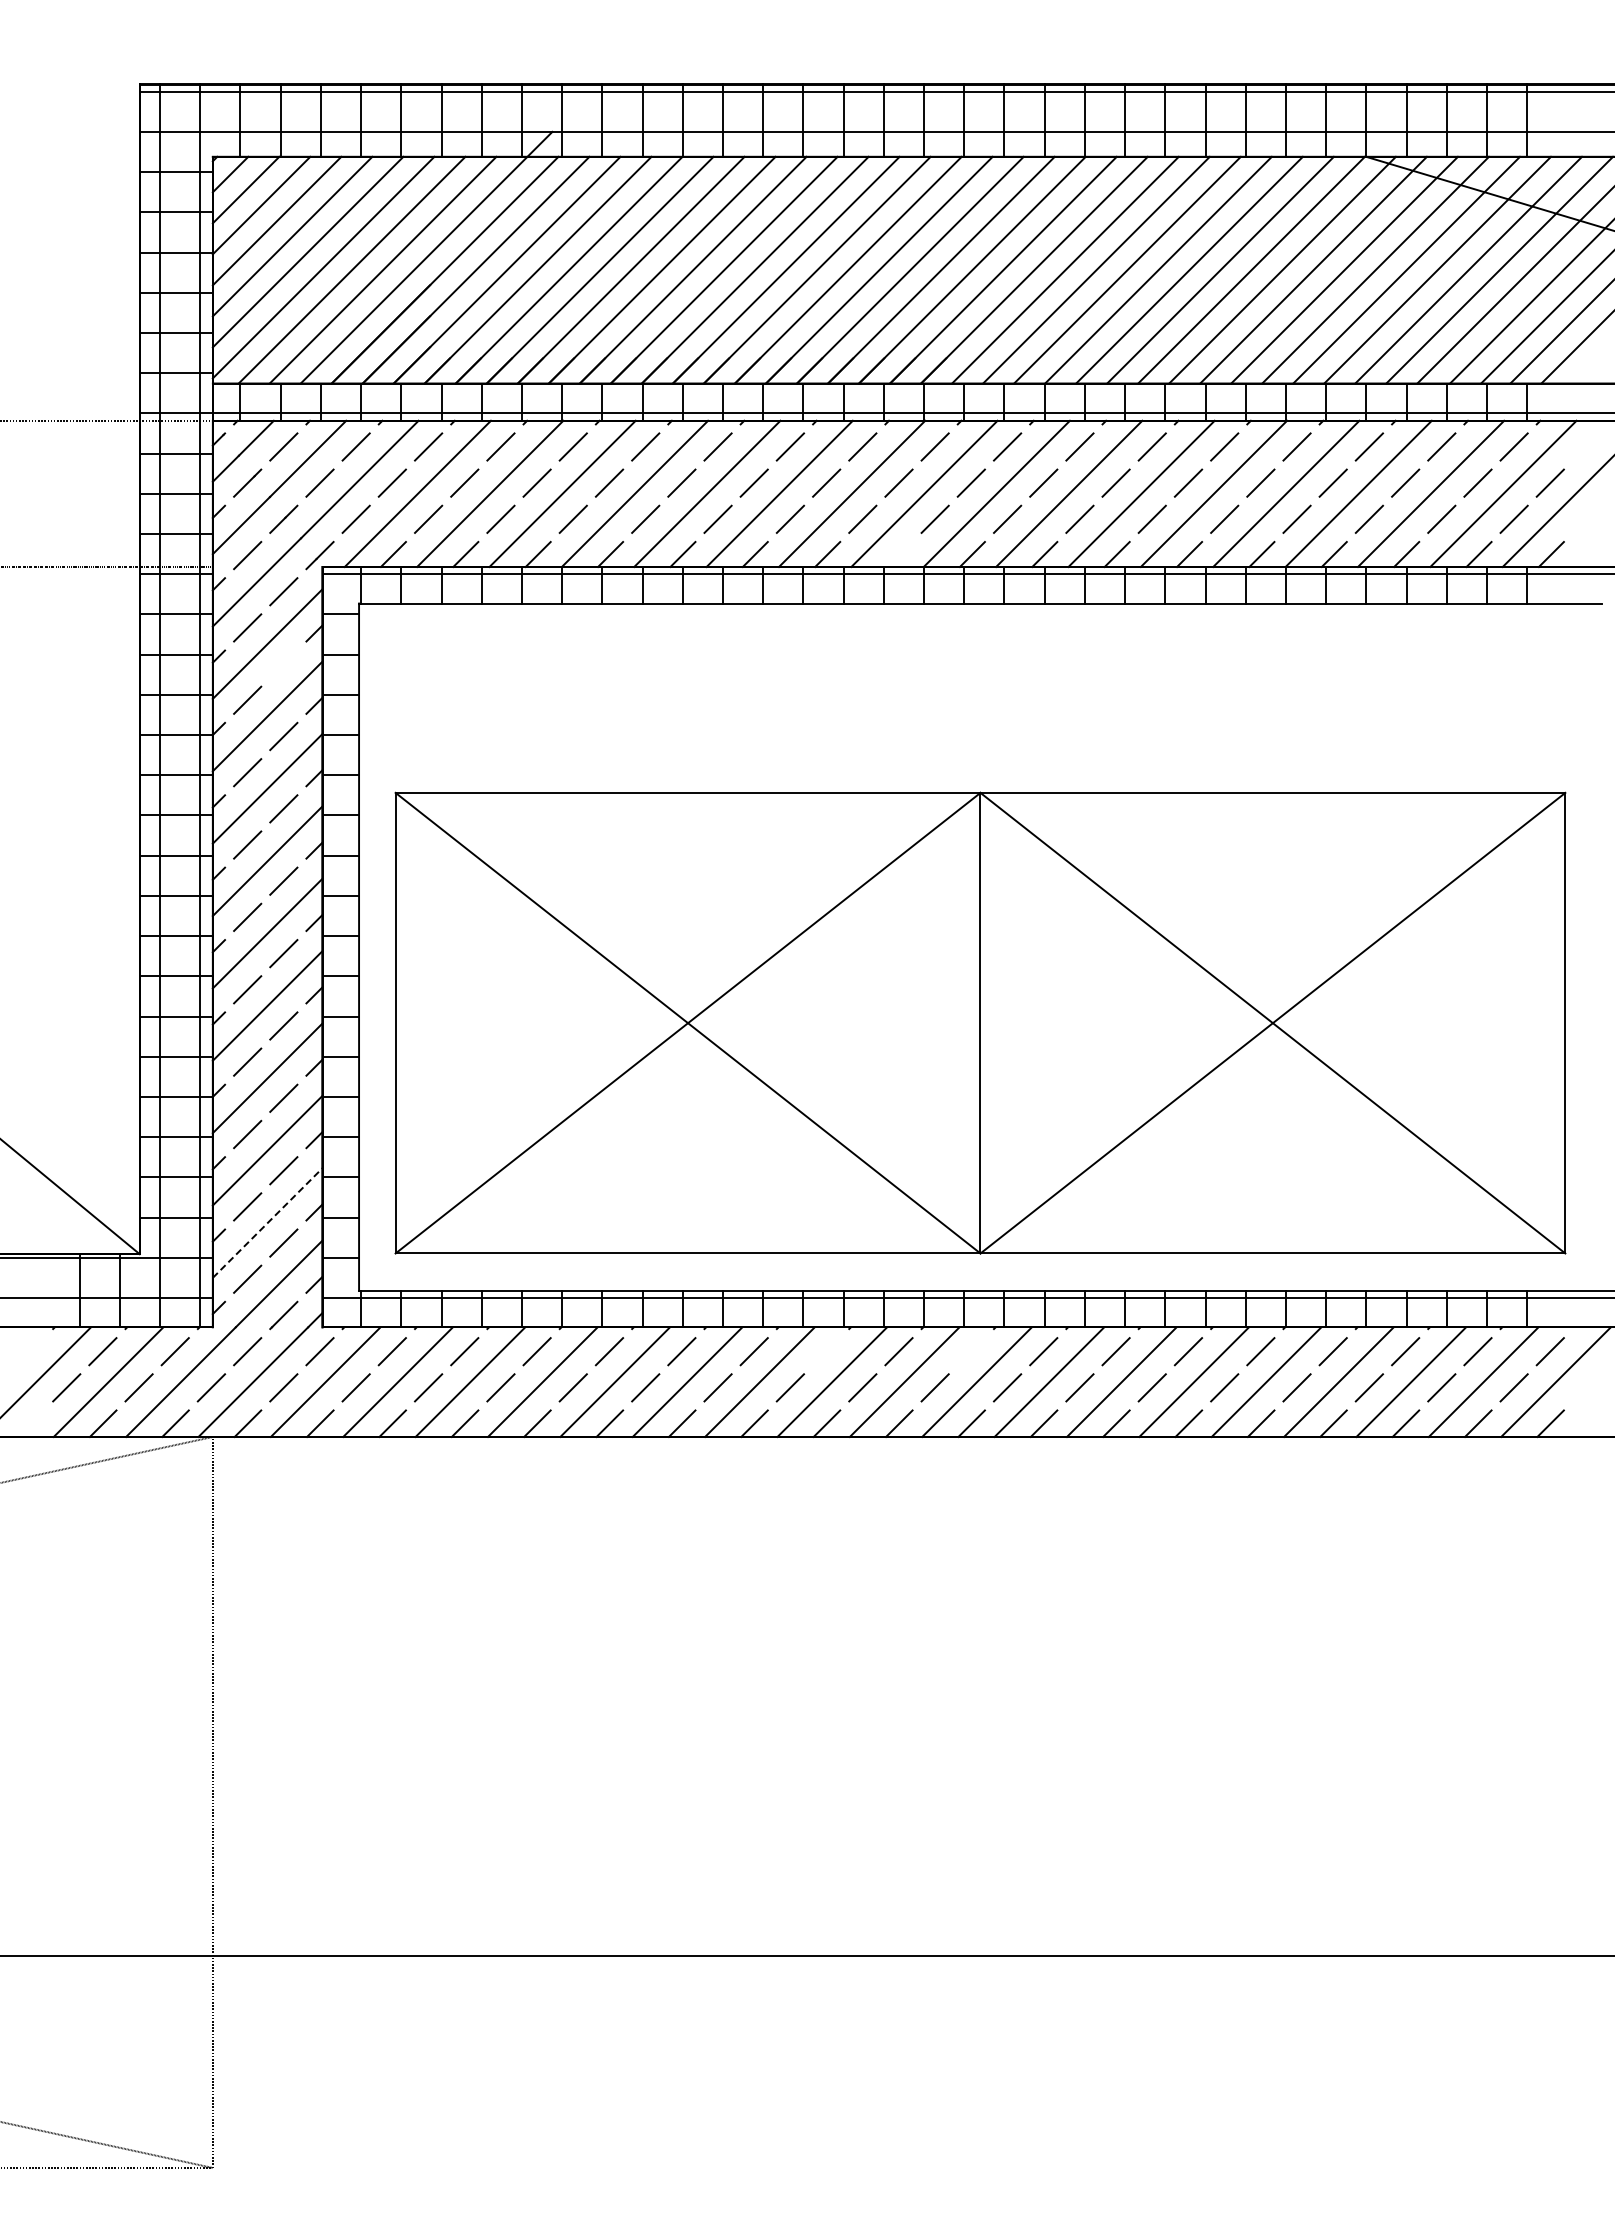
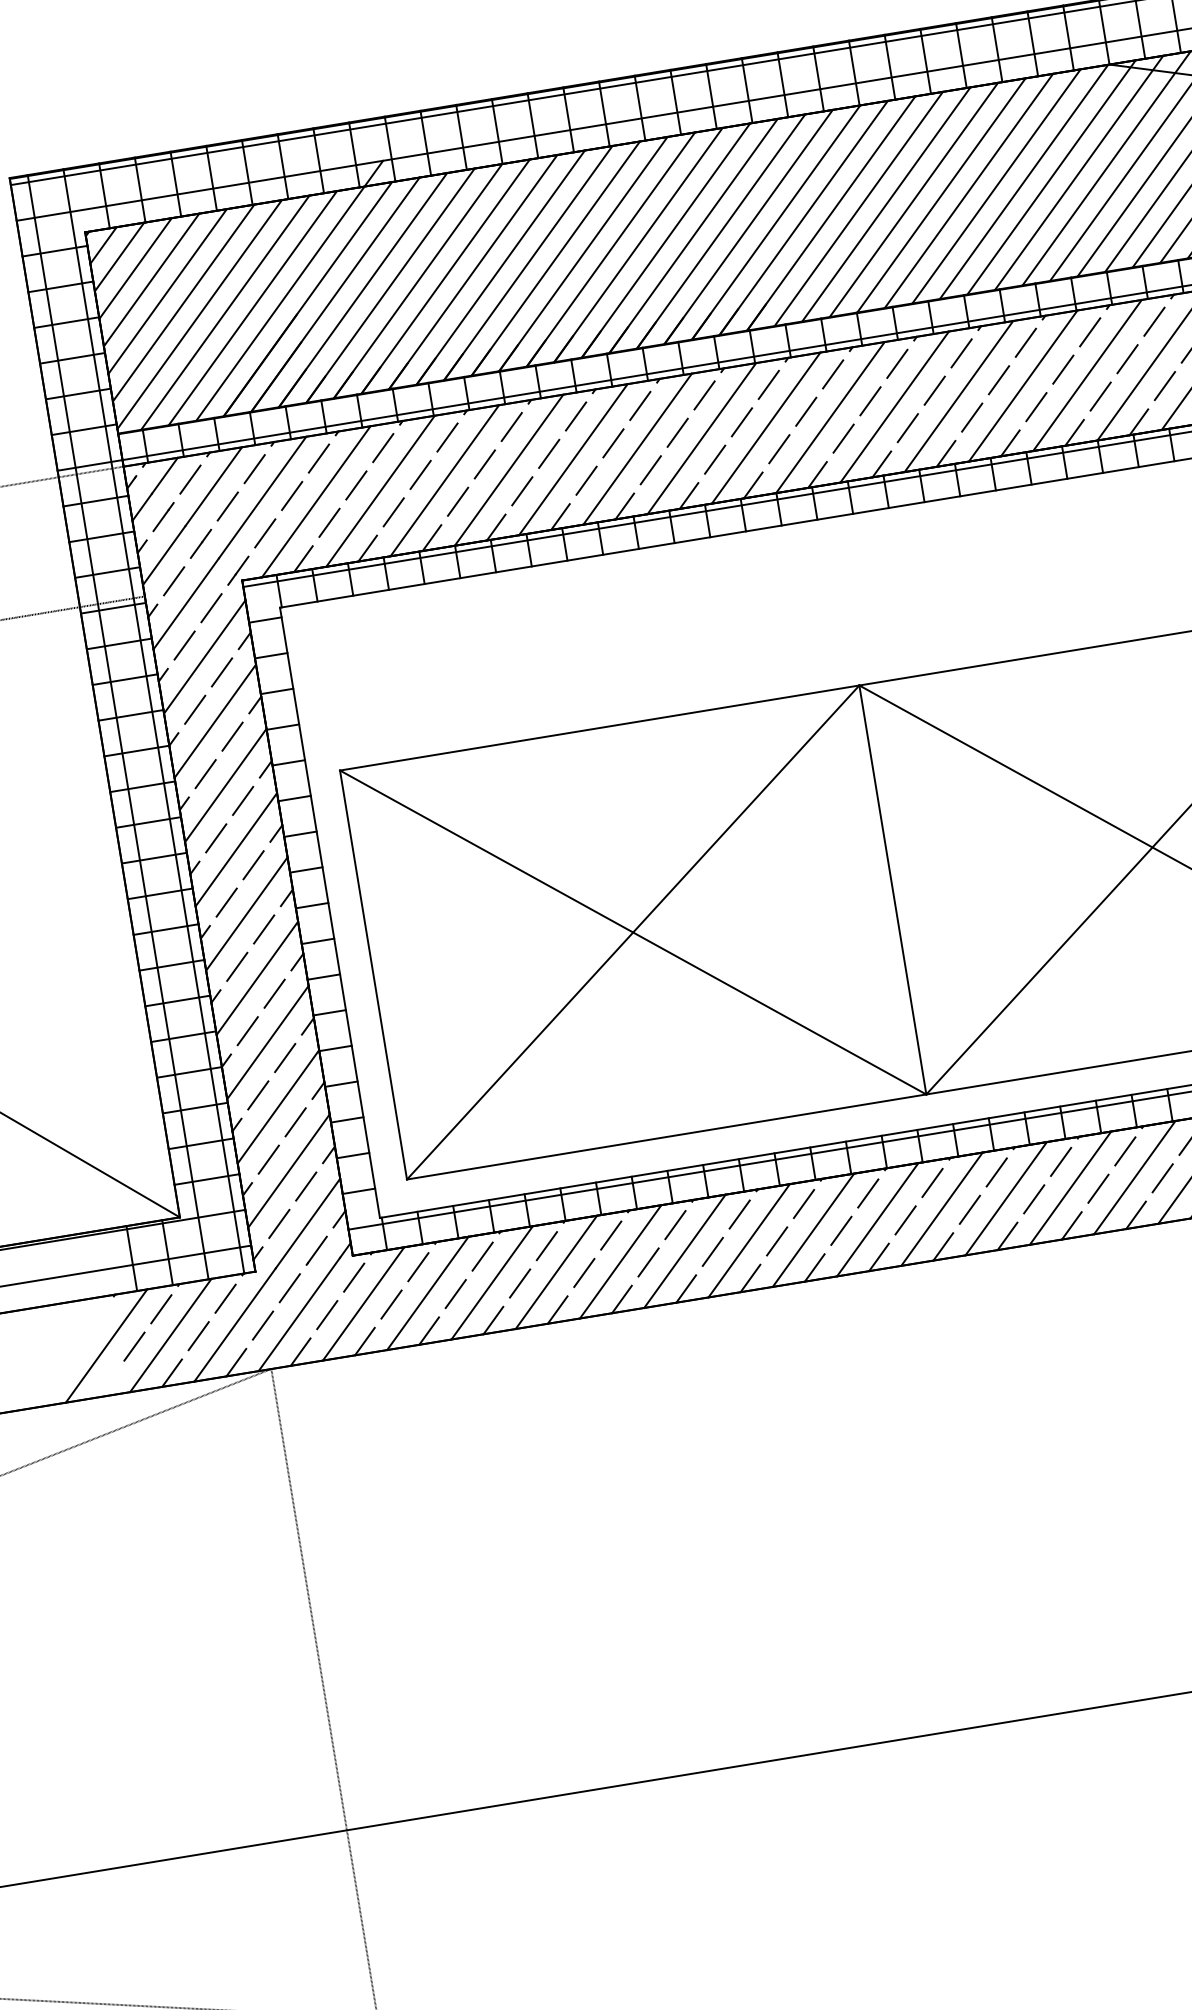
line: (899, 554) -> (752, 485), added
line: (283, 663) -> (221, 671), added
line: (267, 1223) -> (288, 1171), dashed -> solid
line: (826, 1351) -> (803, 1203), added
line: (970, 1351) -> (931, 1182), added

